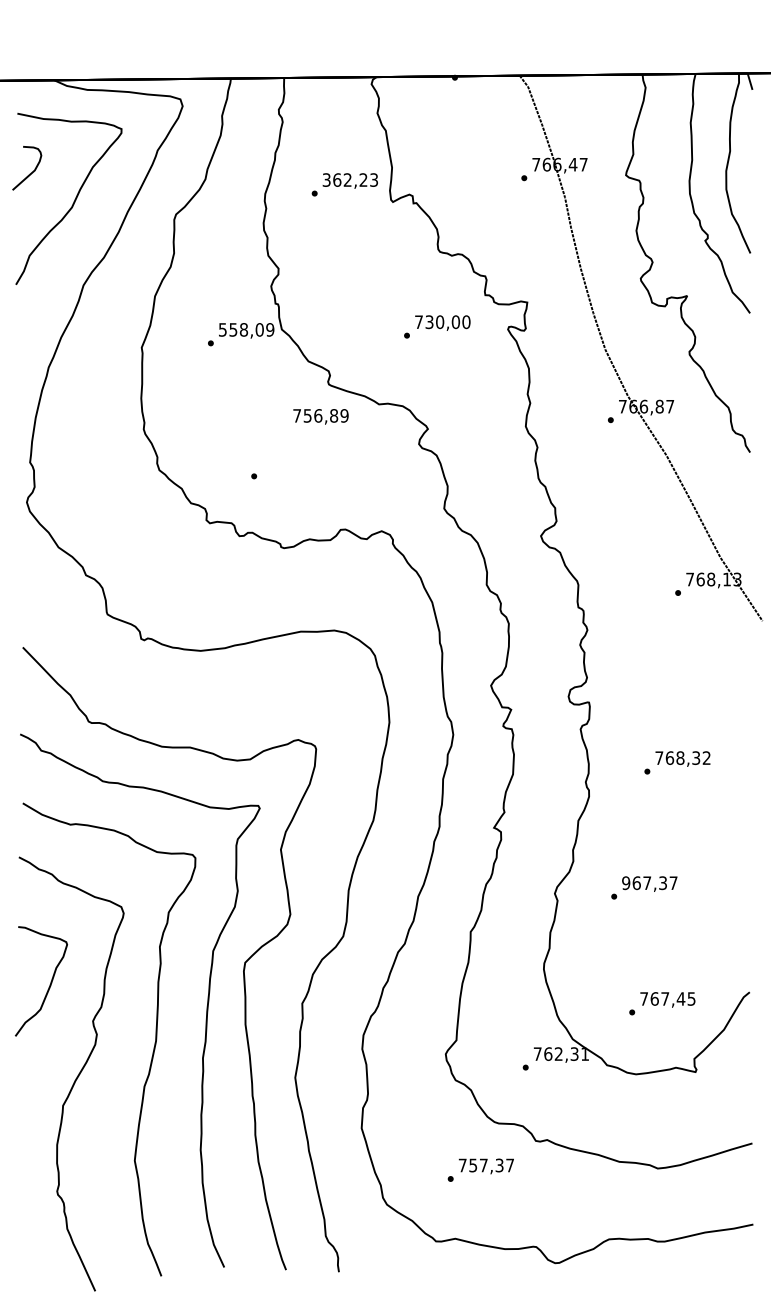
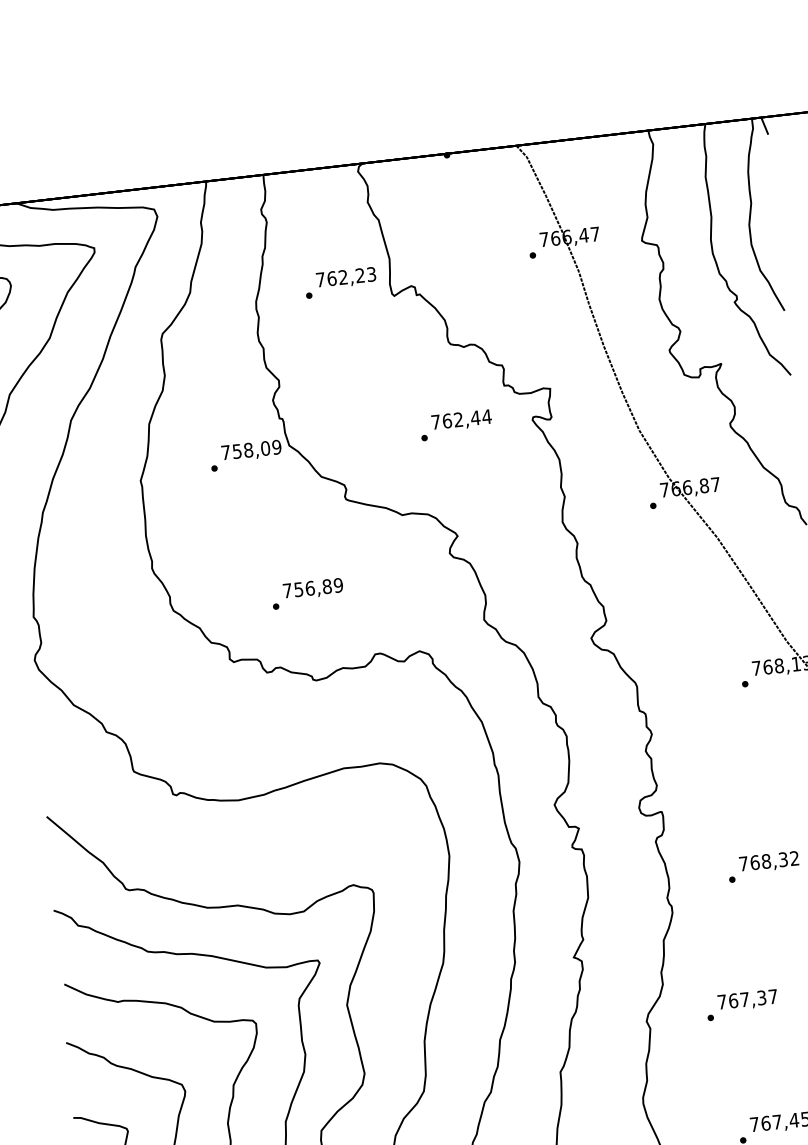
text: (326, 179) -> (320, 279), 362,23 -> 762,23
text: (447, 322) -> (466, 419), 730,00 -> 762,44
text: (222, 329) -> (225, 452), 558,09 -> 758,09
text: (320, 416) -> (312, 588), moved
text: (626, 883) -> (722, 1002), 967,37 -> 767,37

